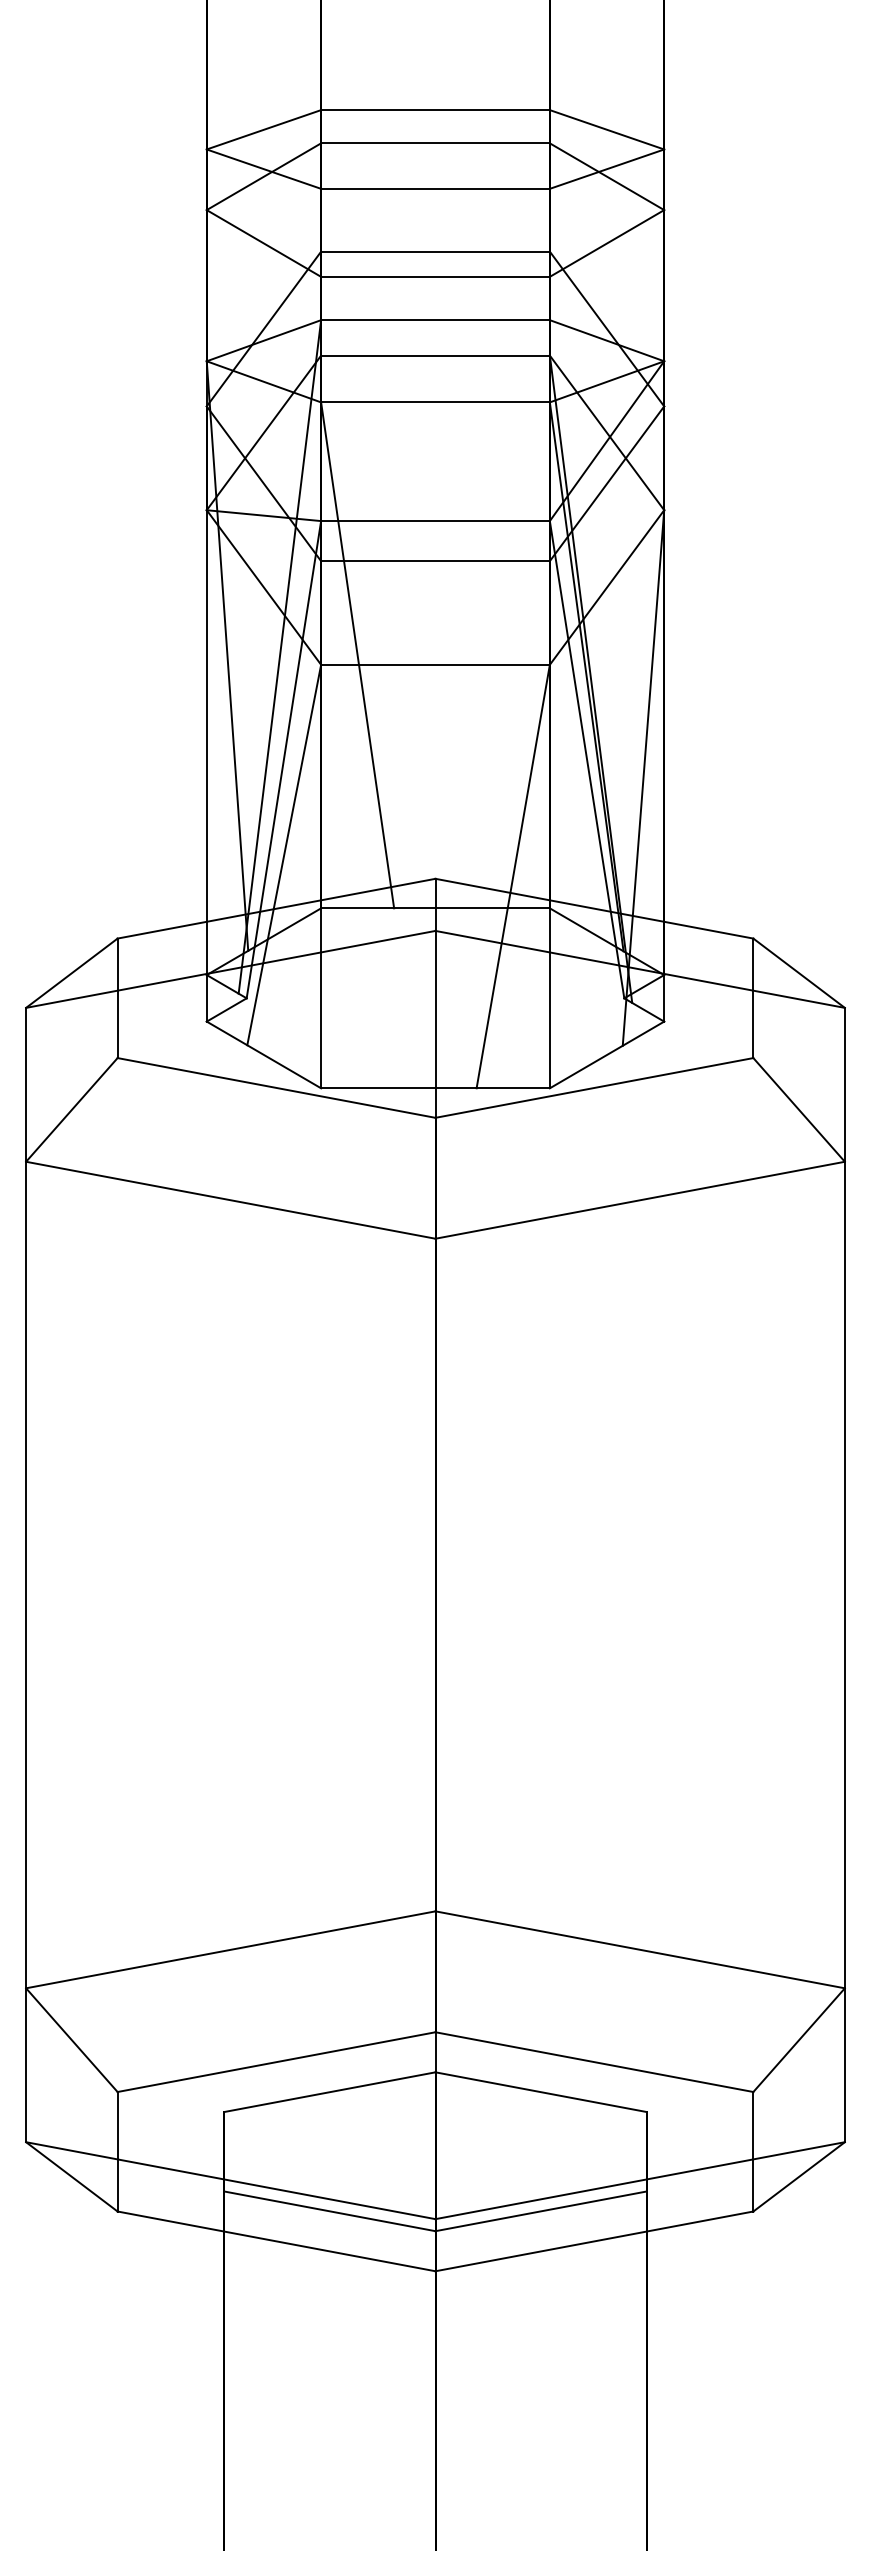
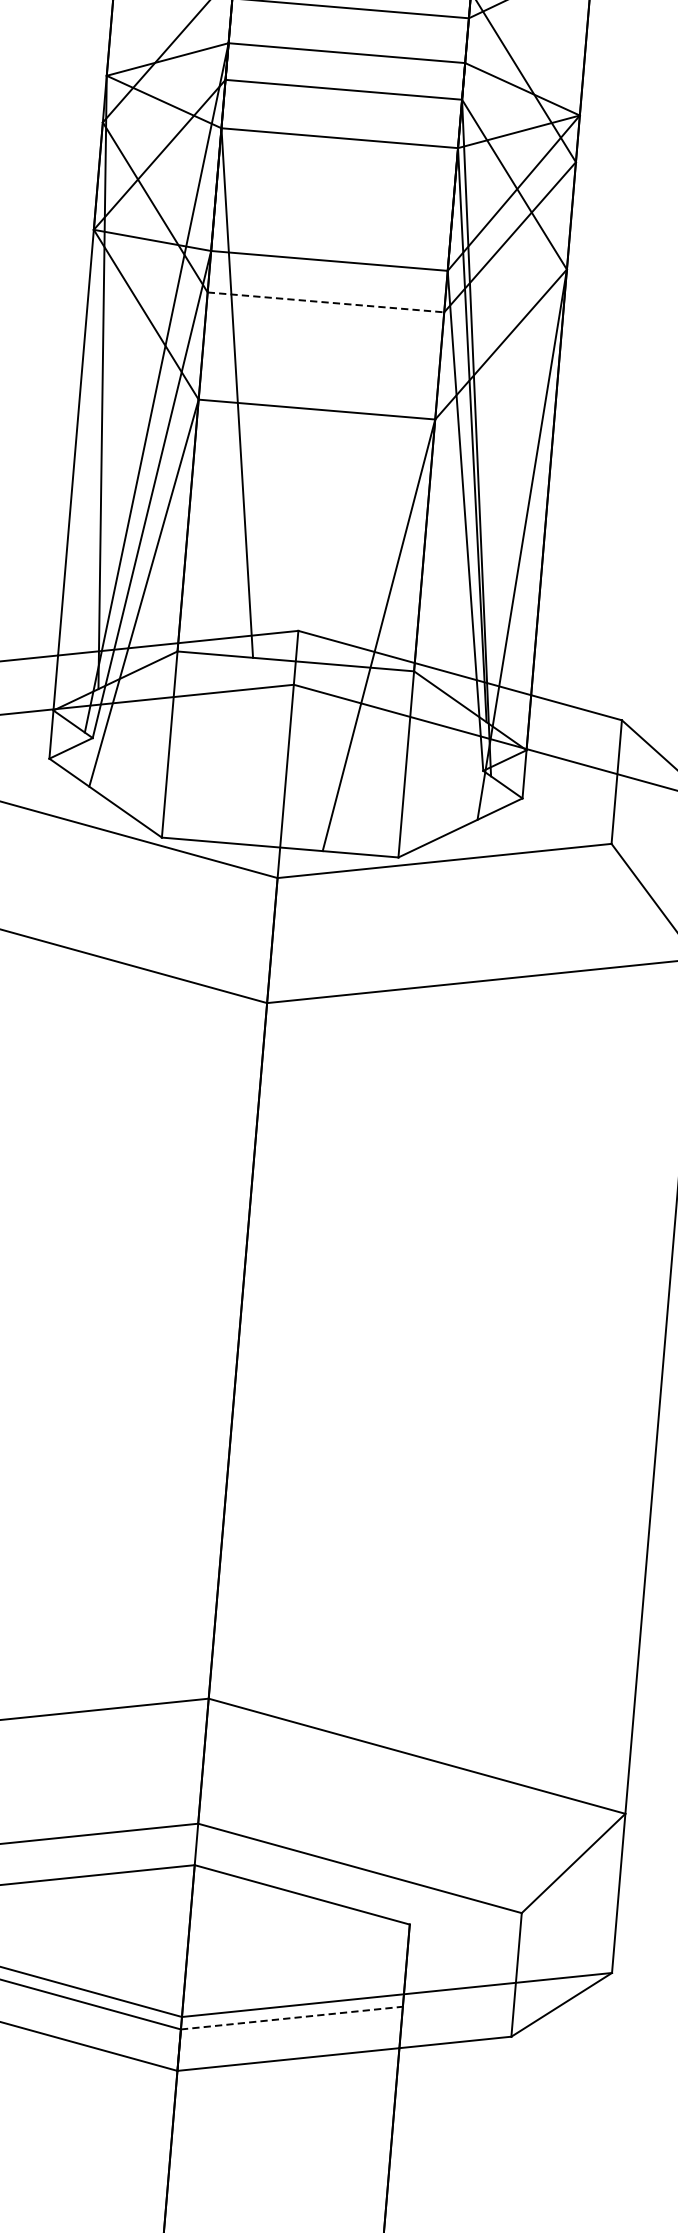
line: (435, 561) -> (325, 302), solid -> dashed
line: (541, 2211) -> (292, 2018), solid -> dashed

